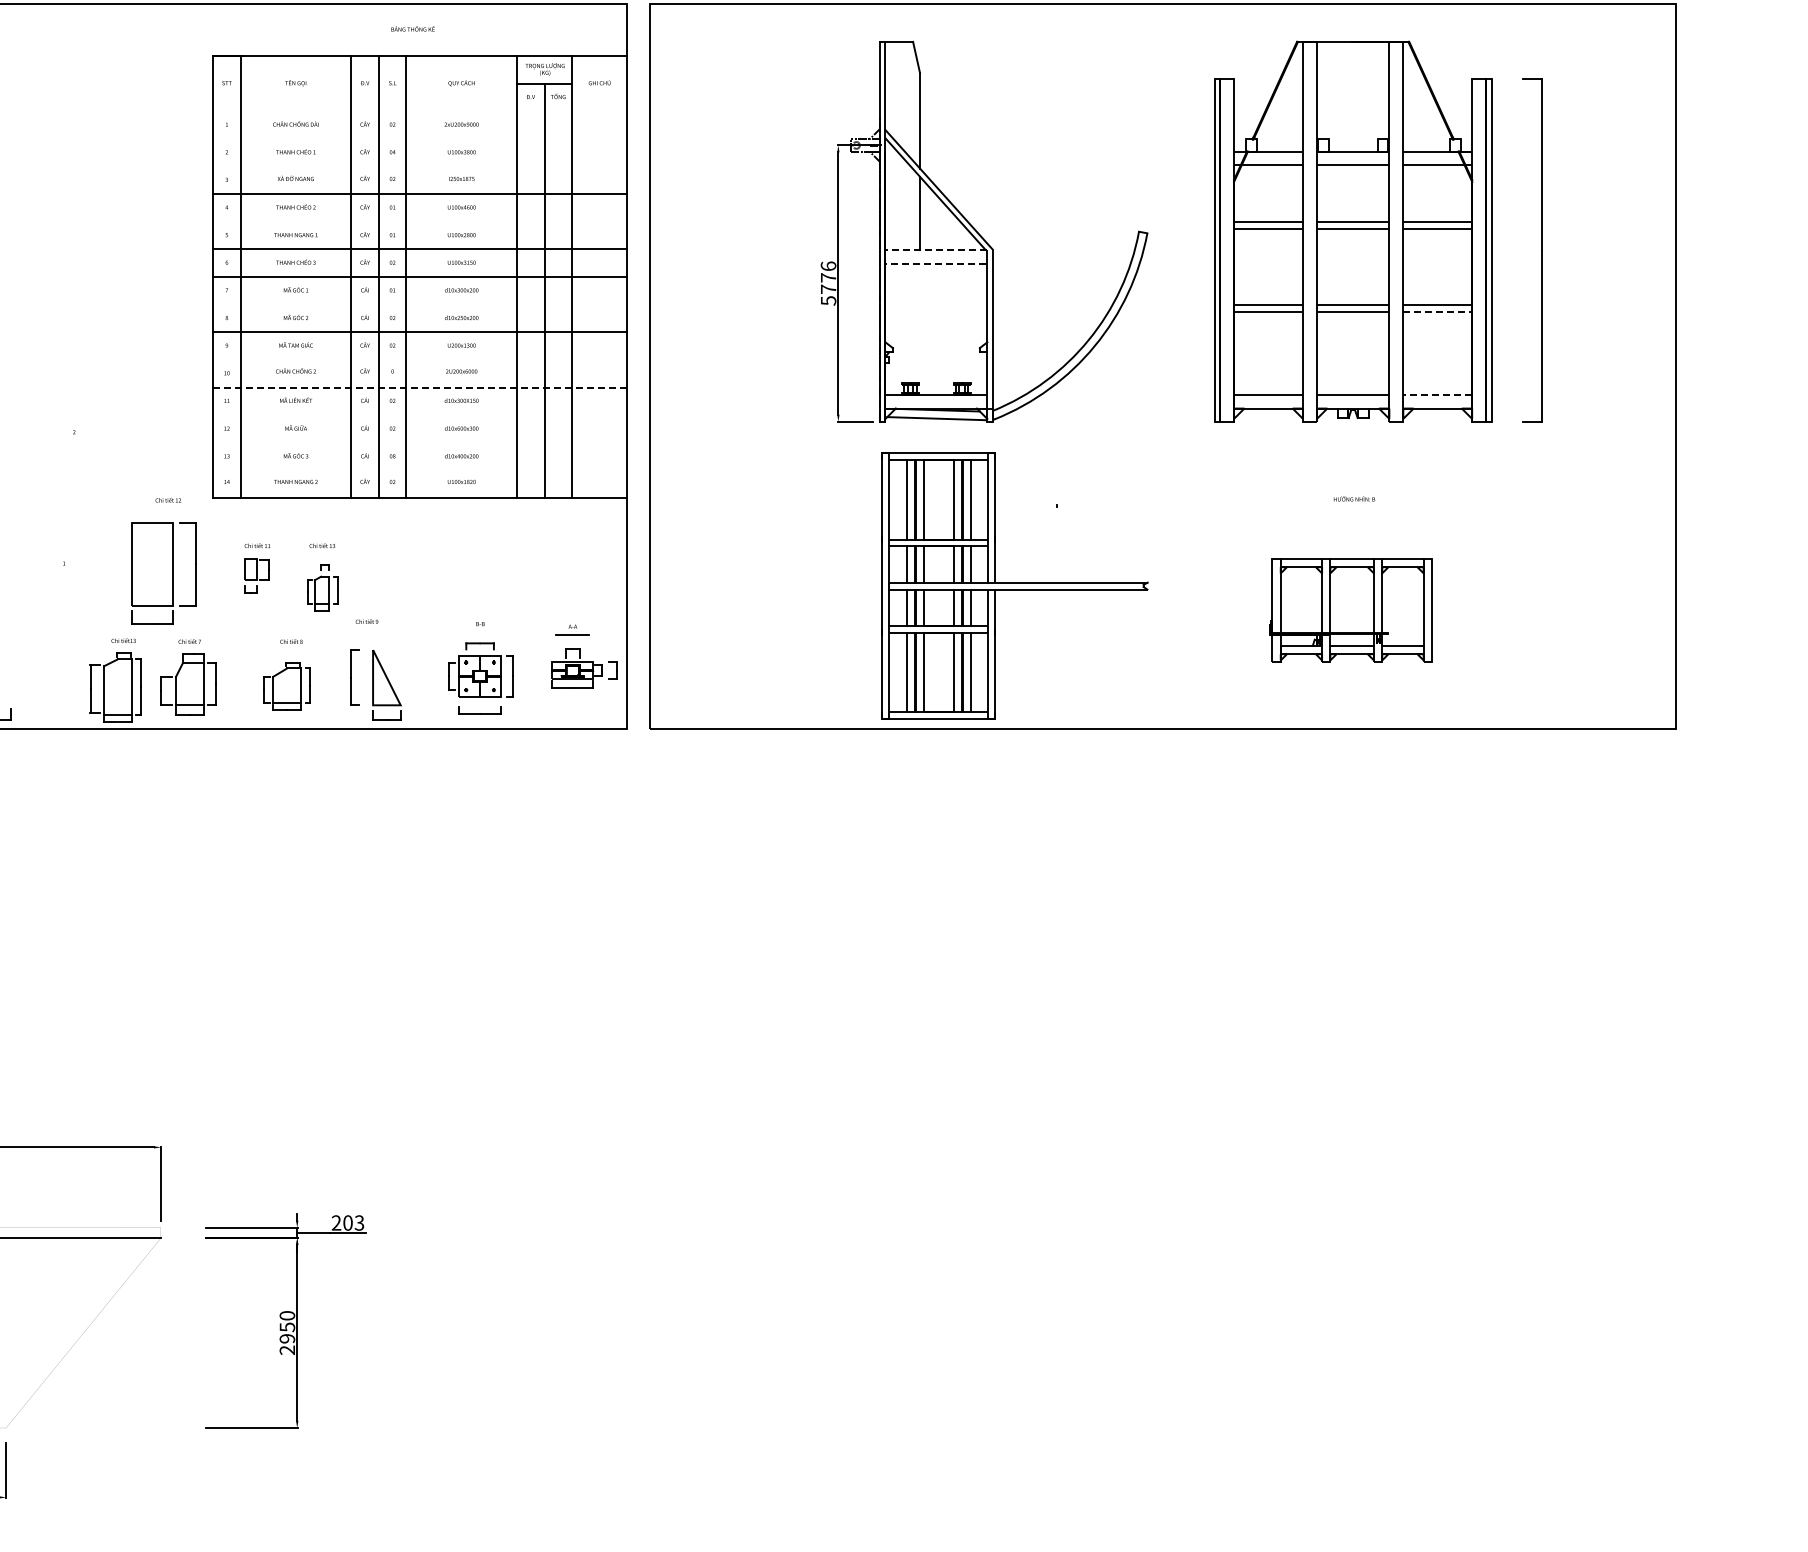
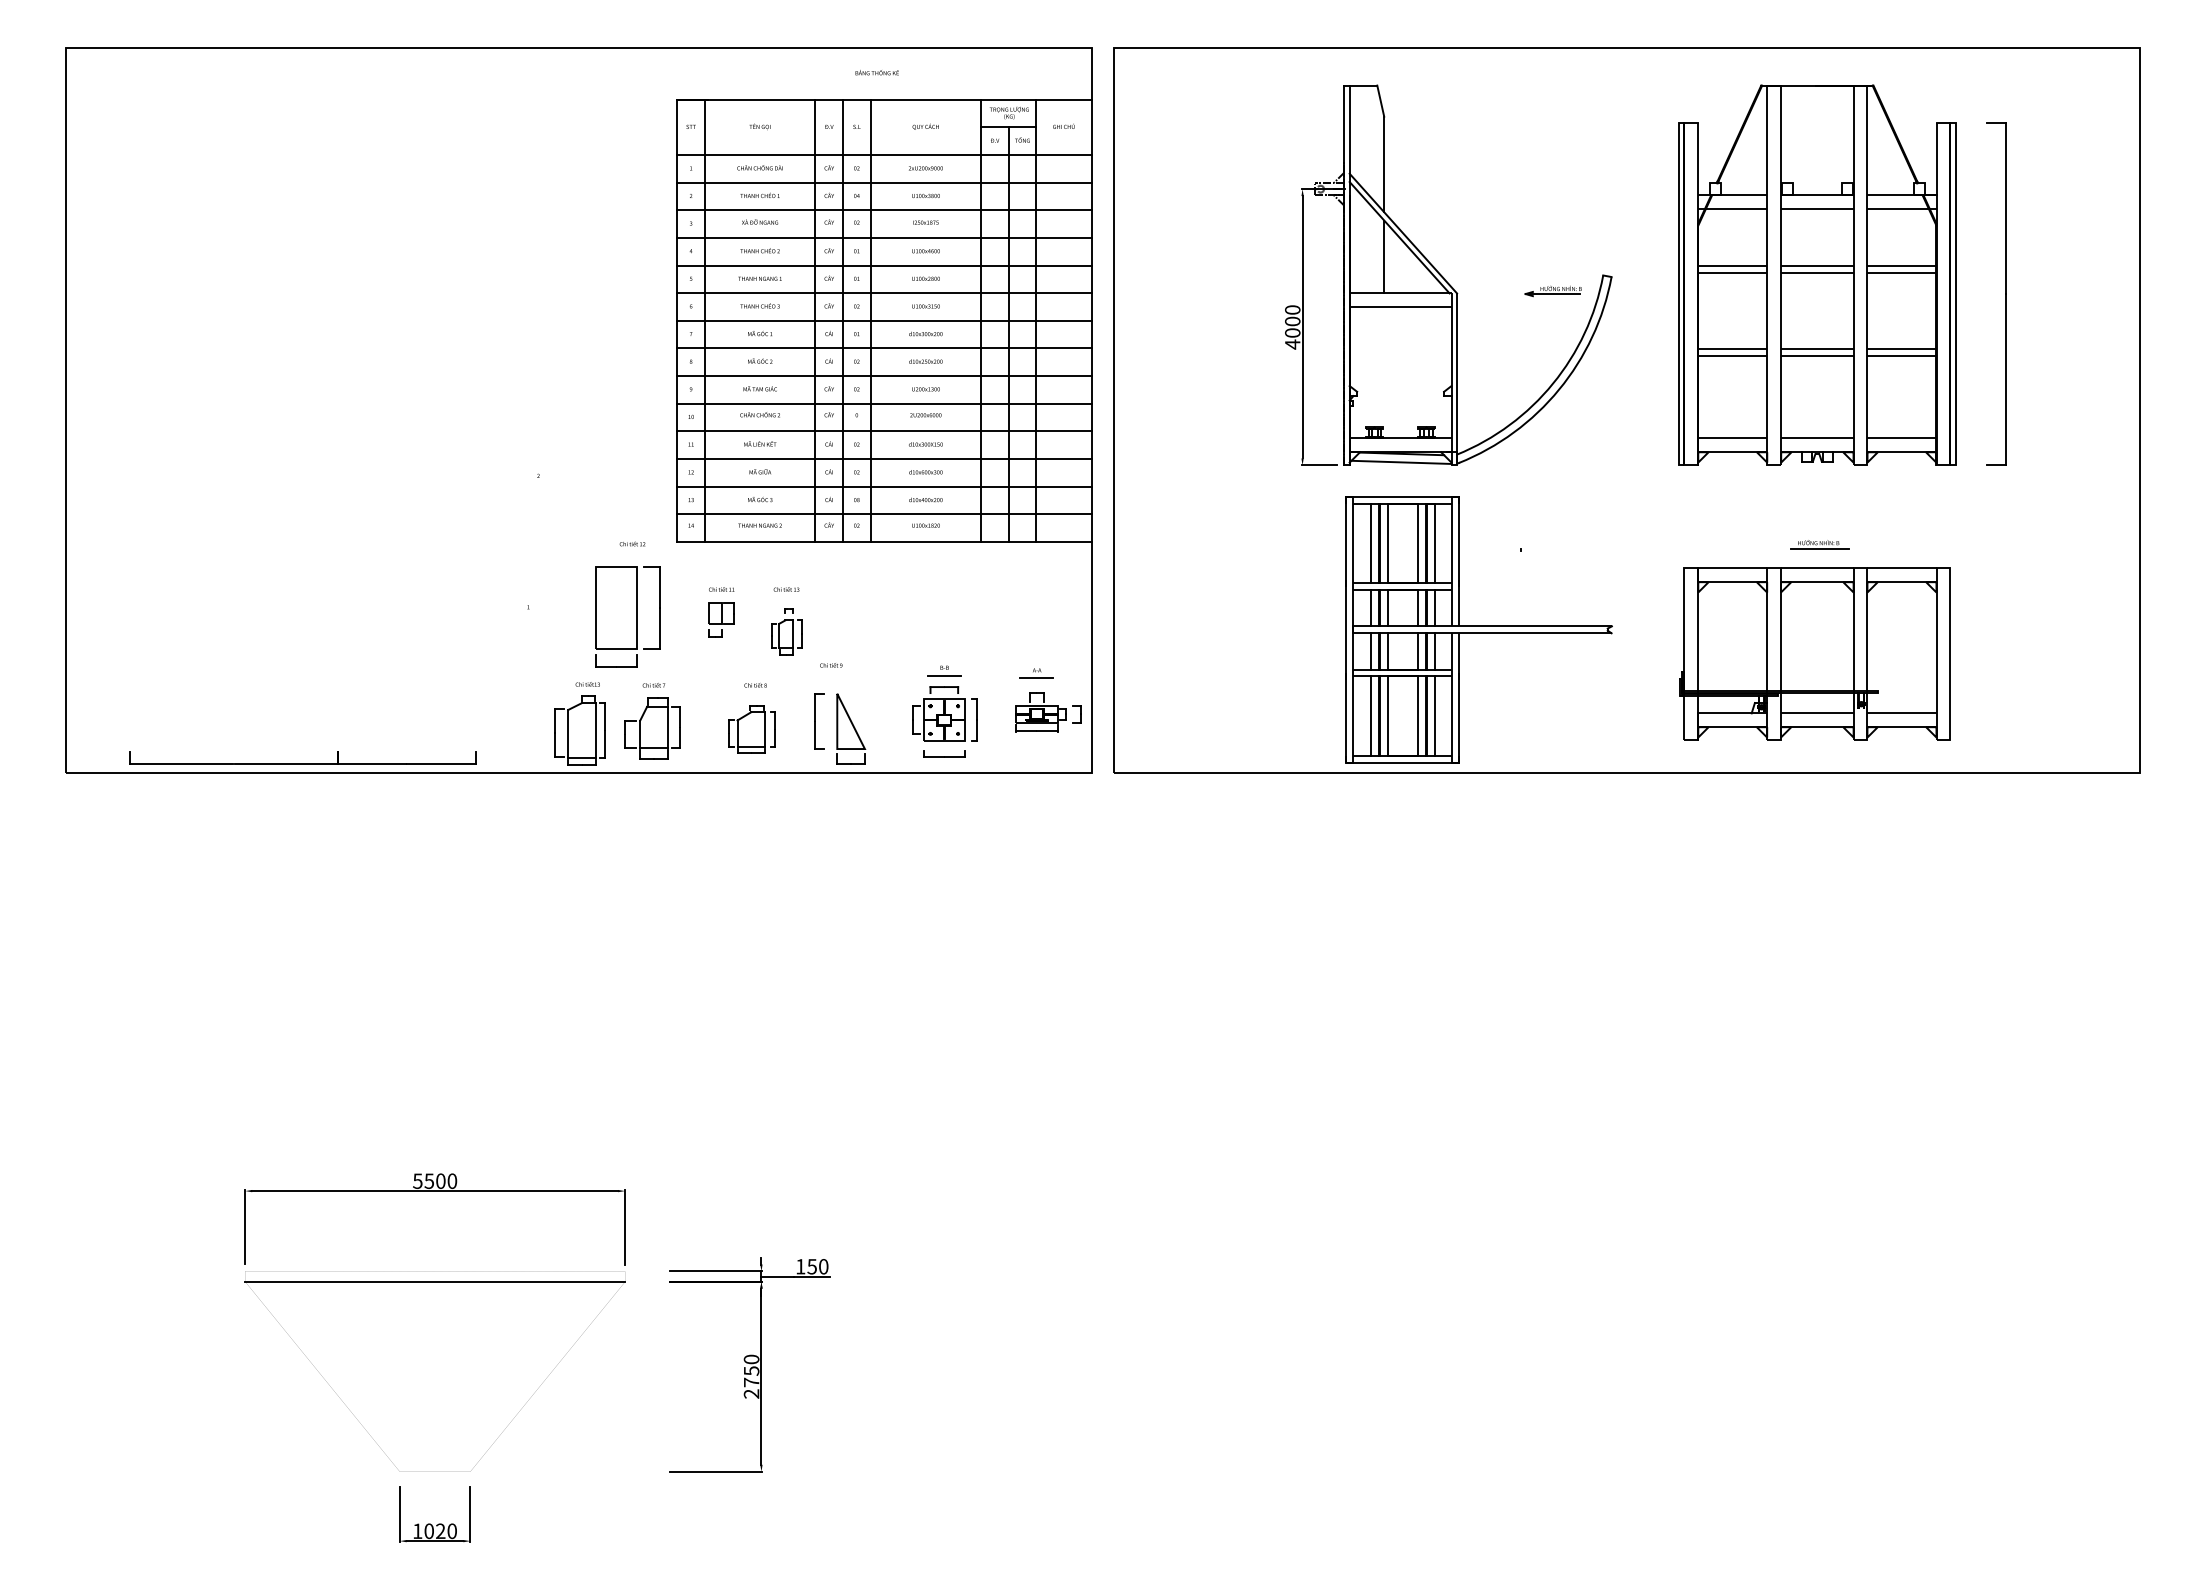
line: (420, 111) -> (884, 155), added
line: (420, 138) -> (884, 182), added
line: (420, 166) -> (884, 210), added
line: (420, 221) -> (884, 265), added
part: (1088, 247) -> (1552, 291), added
line: (885, 256) -> (1349, 300), dashed -> solid
text: (828, 283) -> (1292, 327), 5776 -> 4000
line: (420, 304) -> (884, 348), added
line: (1437, 311) -> (1901, 355), dashed -> solid
line: (420, 359) -> (884, 403), added
line: (420, 387) -> (884, 431), dashed -> solid
line: (1437, 394) -> (1901, 438), dashed -> solid
line: (420, 414) -> (884, 458), added
line: (420, 442) -> (884, 486), added
line: (420, 470) -> (884, 514), added
line: (1355, 504) -> (1819, 548), added
part: (1350, 609) -> (1814, 653), size x1.67
line: (479, 631) -> (943, 675), added
text: (348, 1222) -> (812, 1266), 203 -> 150
text: (287, 1338) -> (751, 1382), 2950 -> 2750

